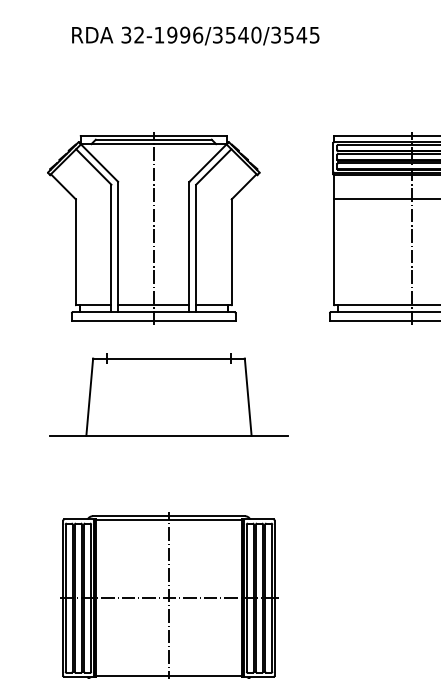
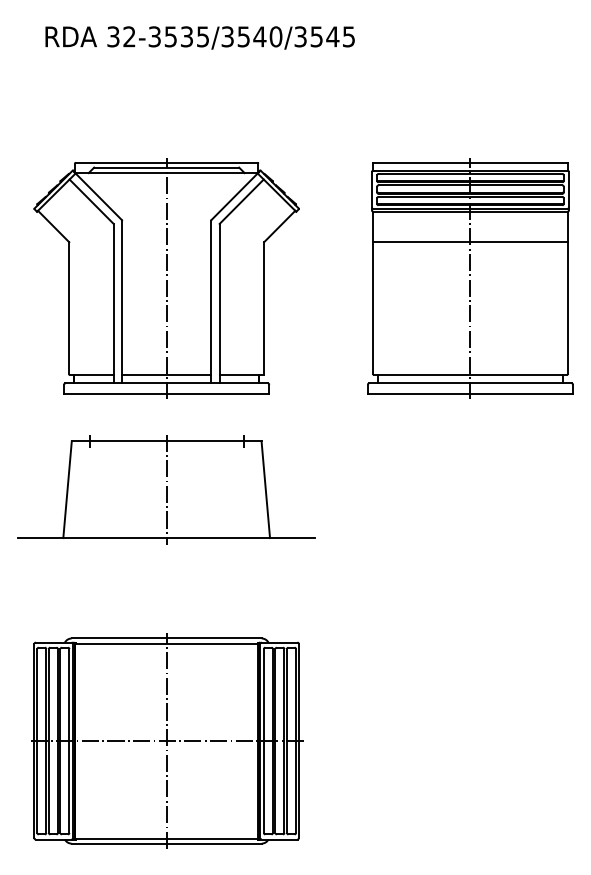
text: (178, 34) -> (178, 36), 32-1996/3540/3545 -> 32-3535/3540/3545
part: (153, 228) -> (166, 278), moved
line: (168, 397) -> (166, 489), added

